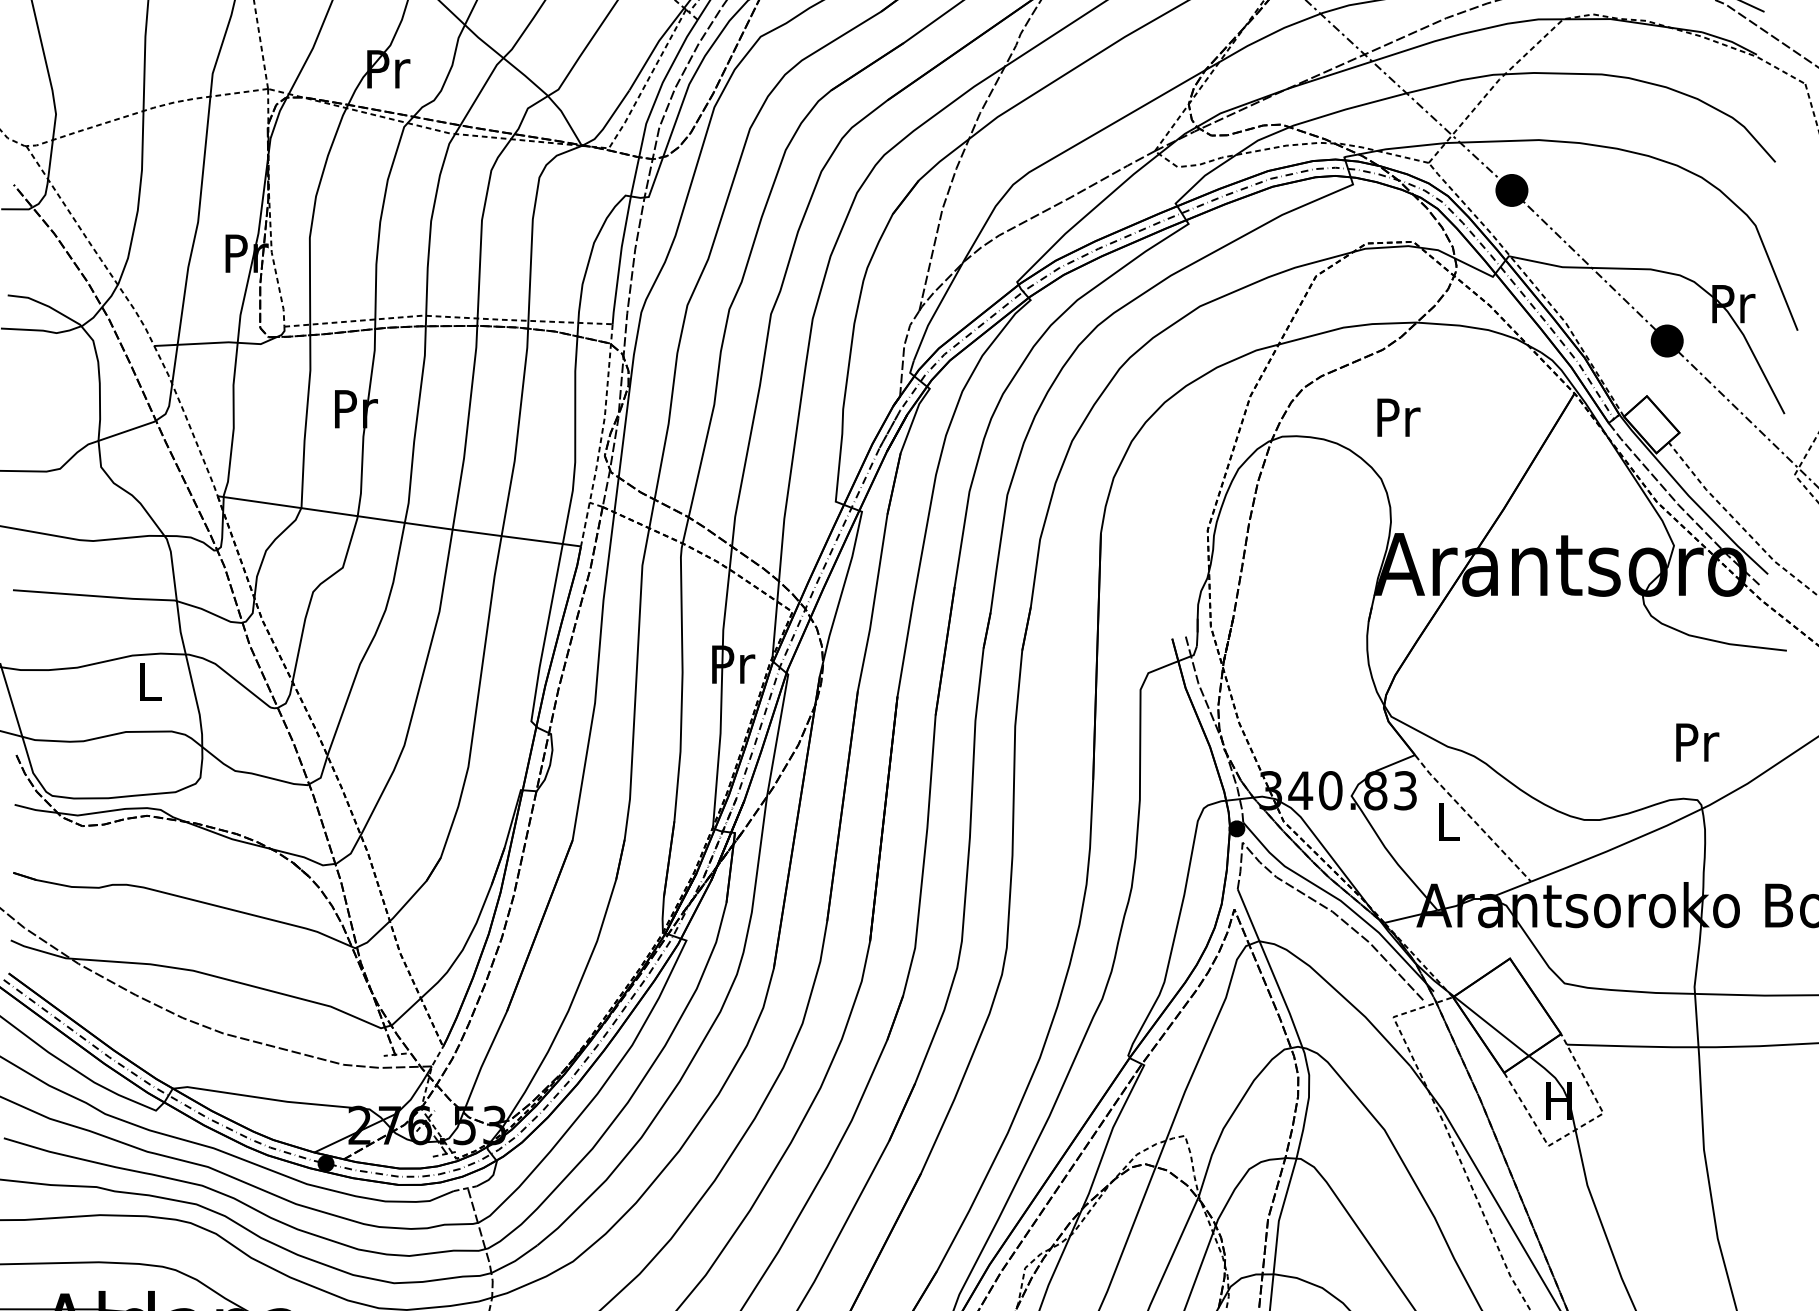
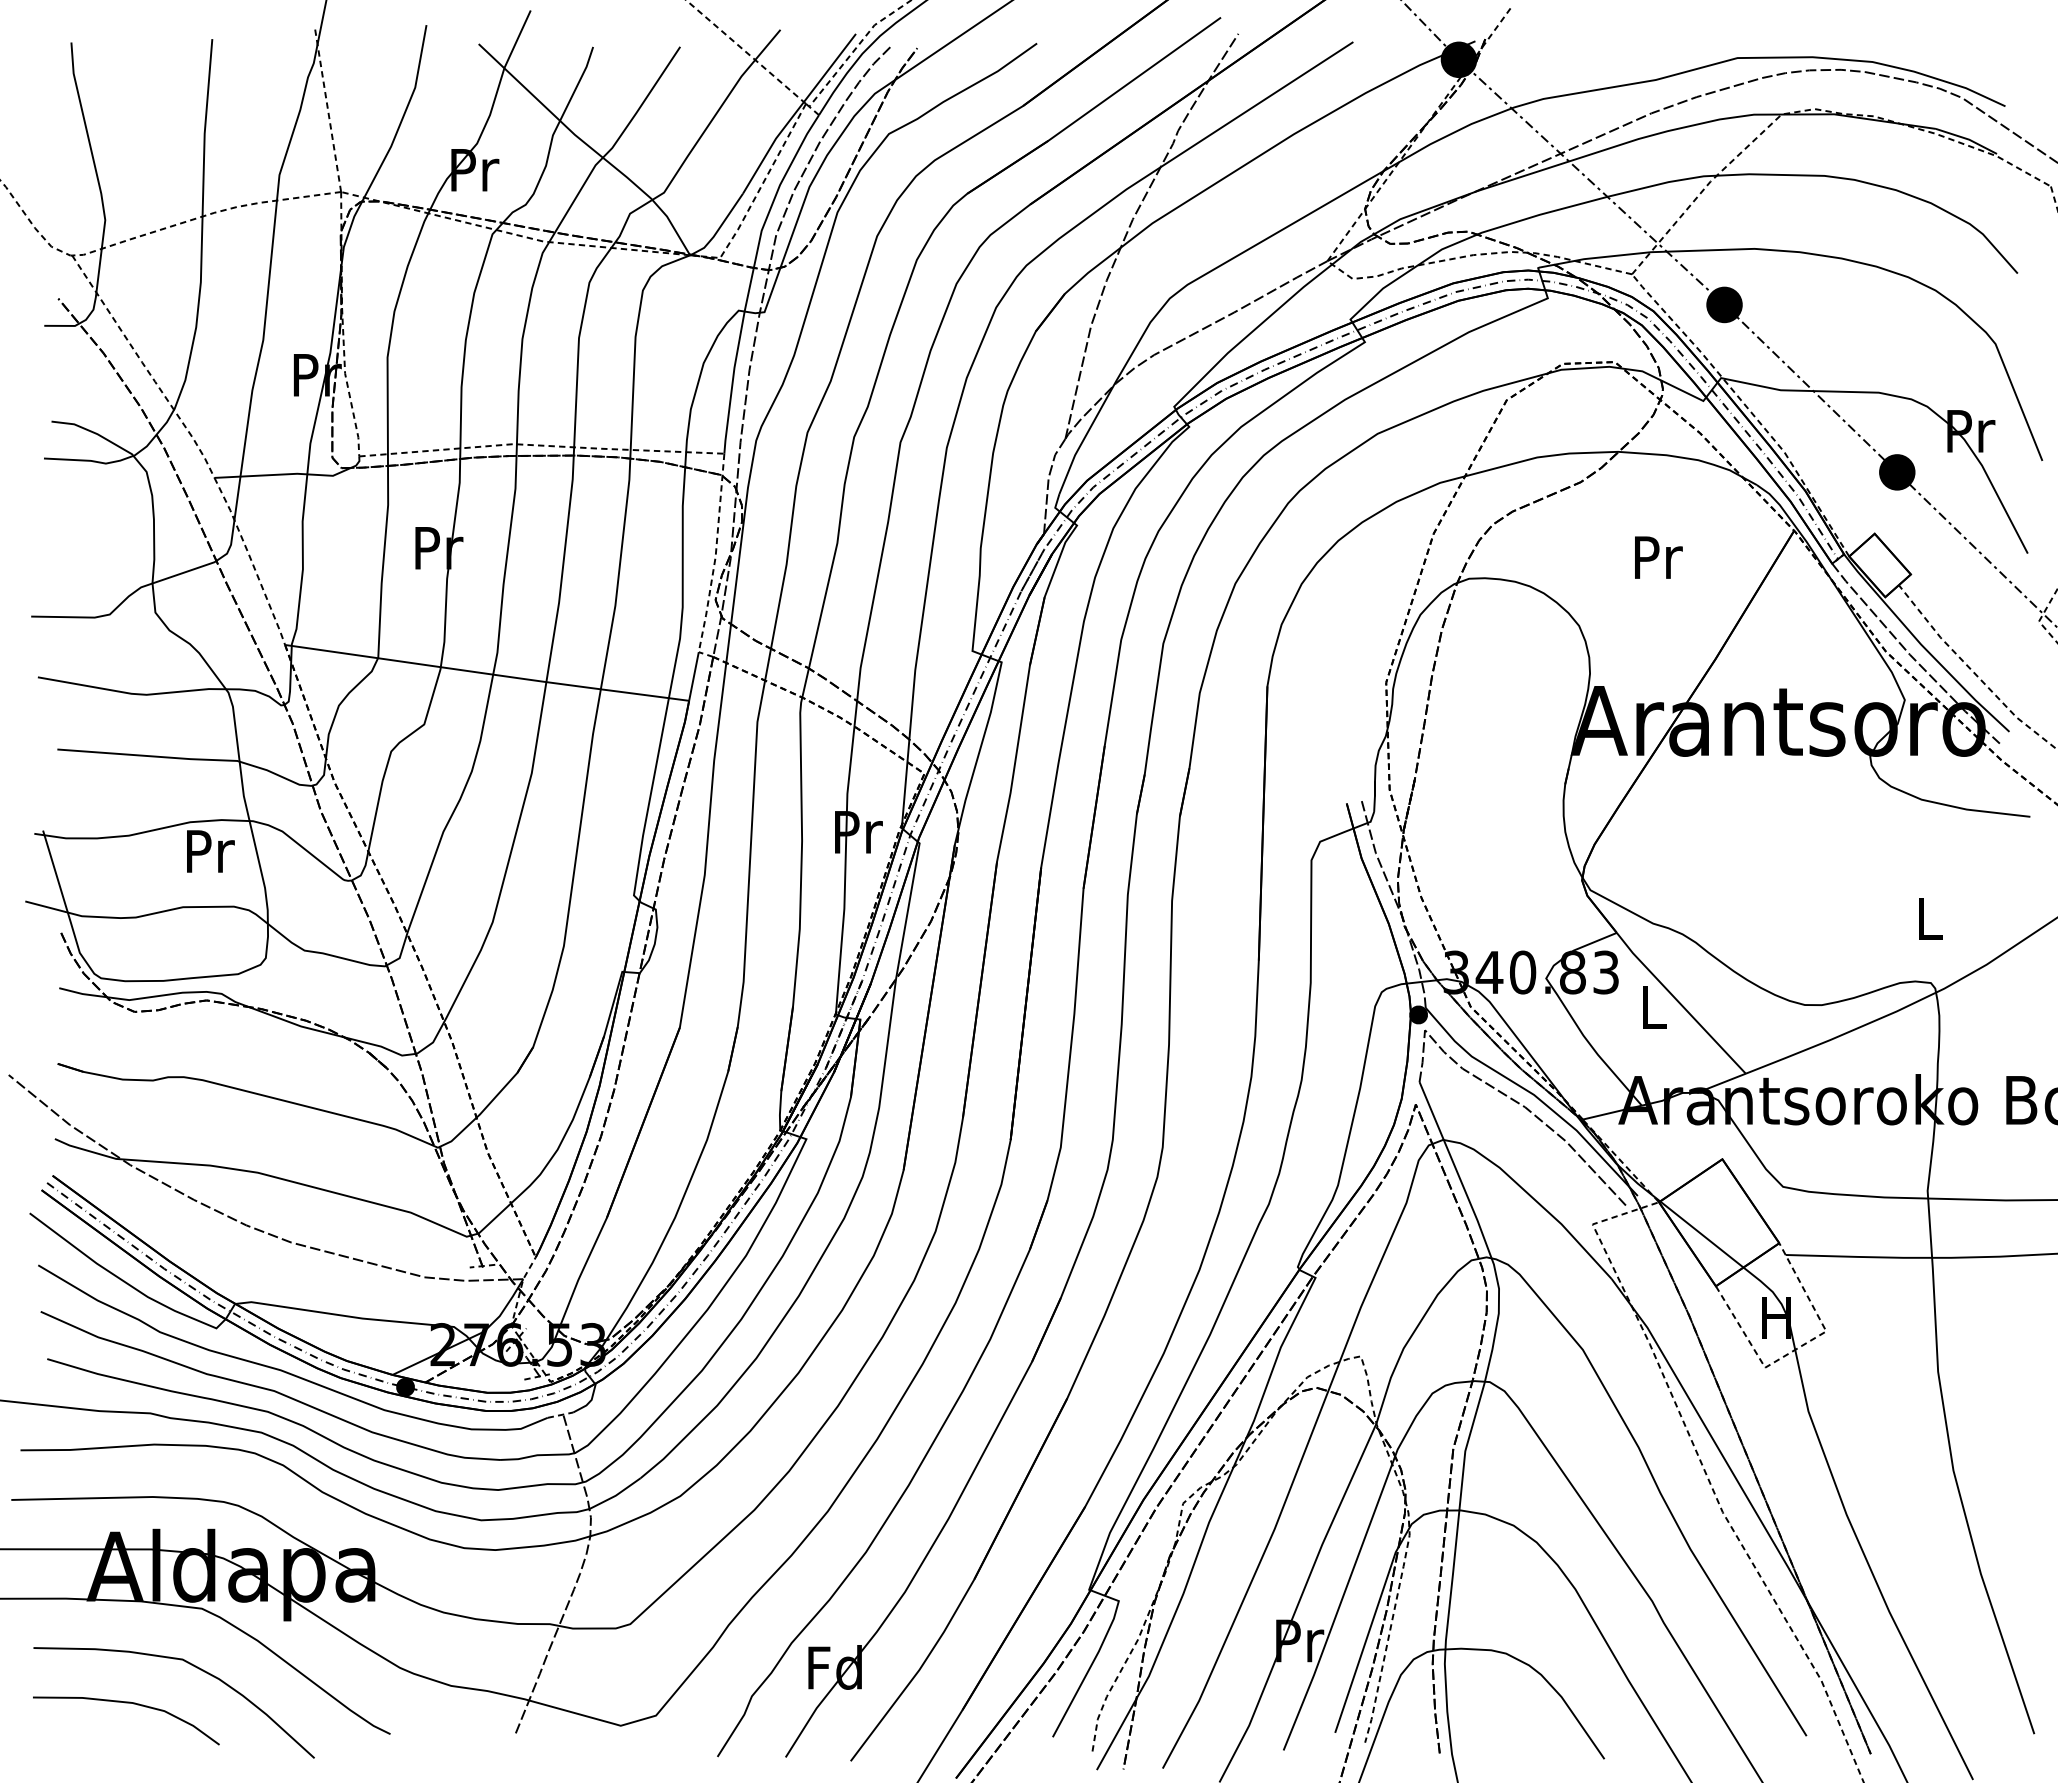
text: (1398, 417) -> (1658, 557), moved
line: (584, 524) -> (693, 676), dashed -> solid
text: (150, 681) -> (210, 851), L -> Pr
text: (1698, 742) -> (1931, 918), Pr -> L
line: (1472, 818) -> (1680, 1003), dashed -> solid

